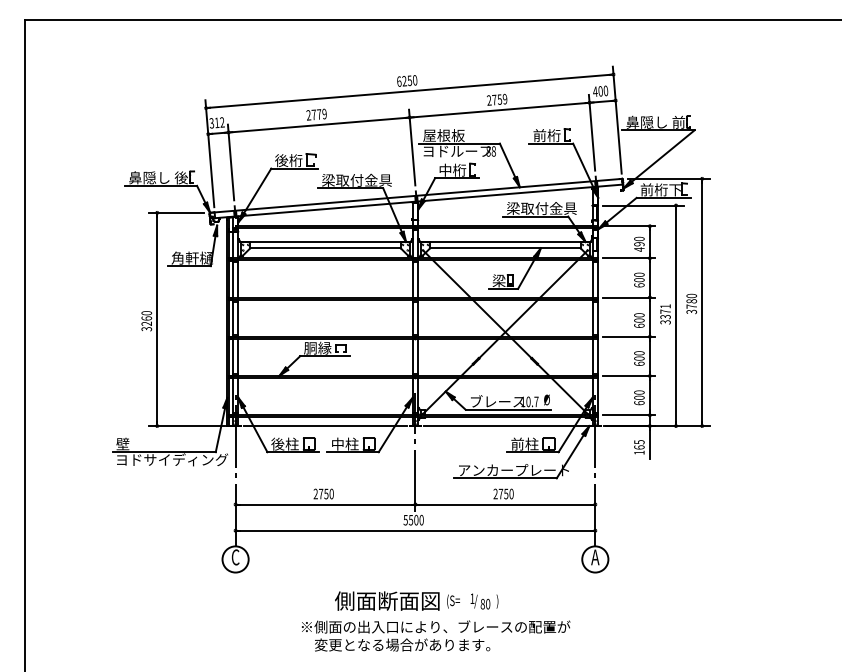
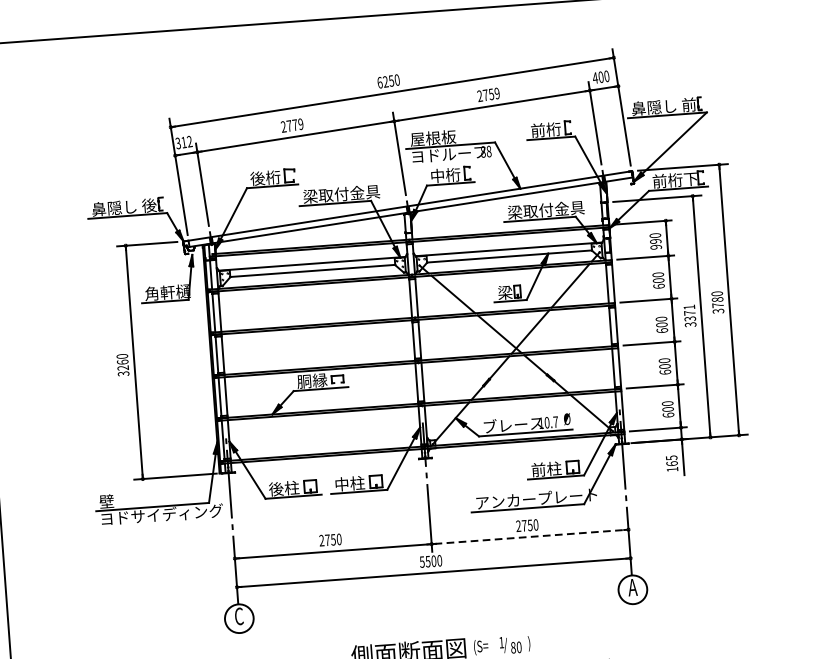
text: (639, 249) -> (656, 247), 490 -> 990
line: (325, 426) -> (327, 466), removed
line: (504, 426) -> (522, 451), removed
line: (505, 504) -> (530, 536), solid -> dashed

